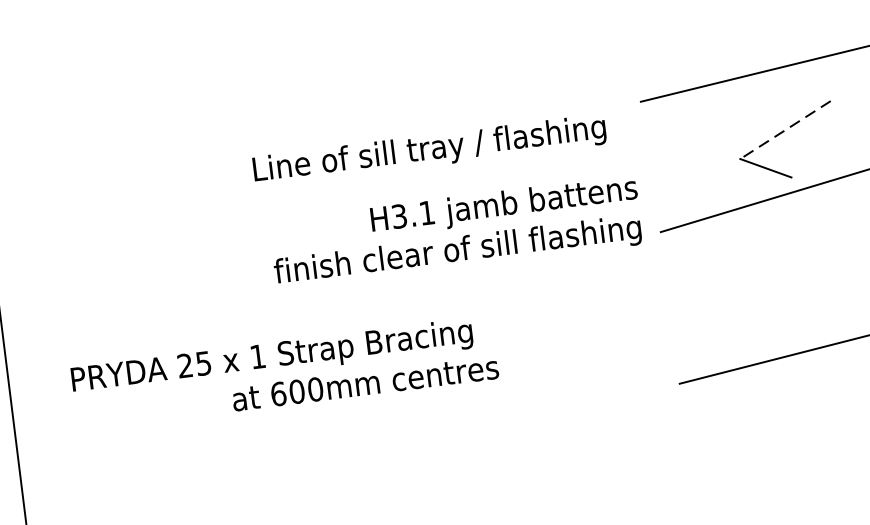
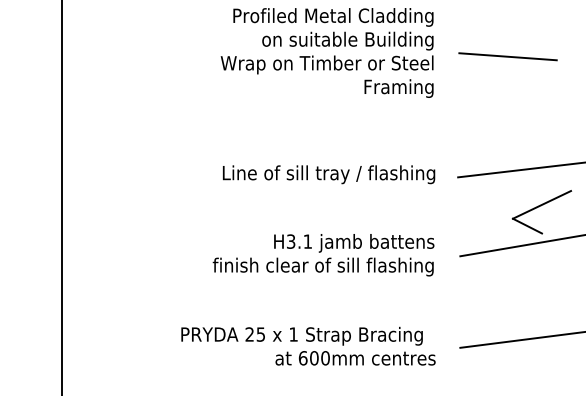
line: (784, 131) -> (541, 205), dashed -> solid
text: (430, 150) -> (329, 174), moved
text: (455, 232) -> (323, 255), moved
text: (284, 371) -> (308, 345), moved

